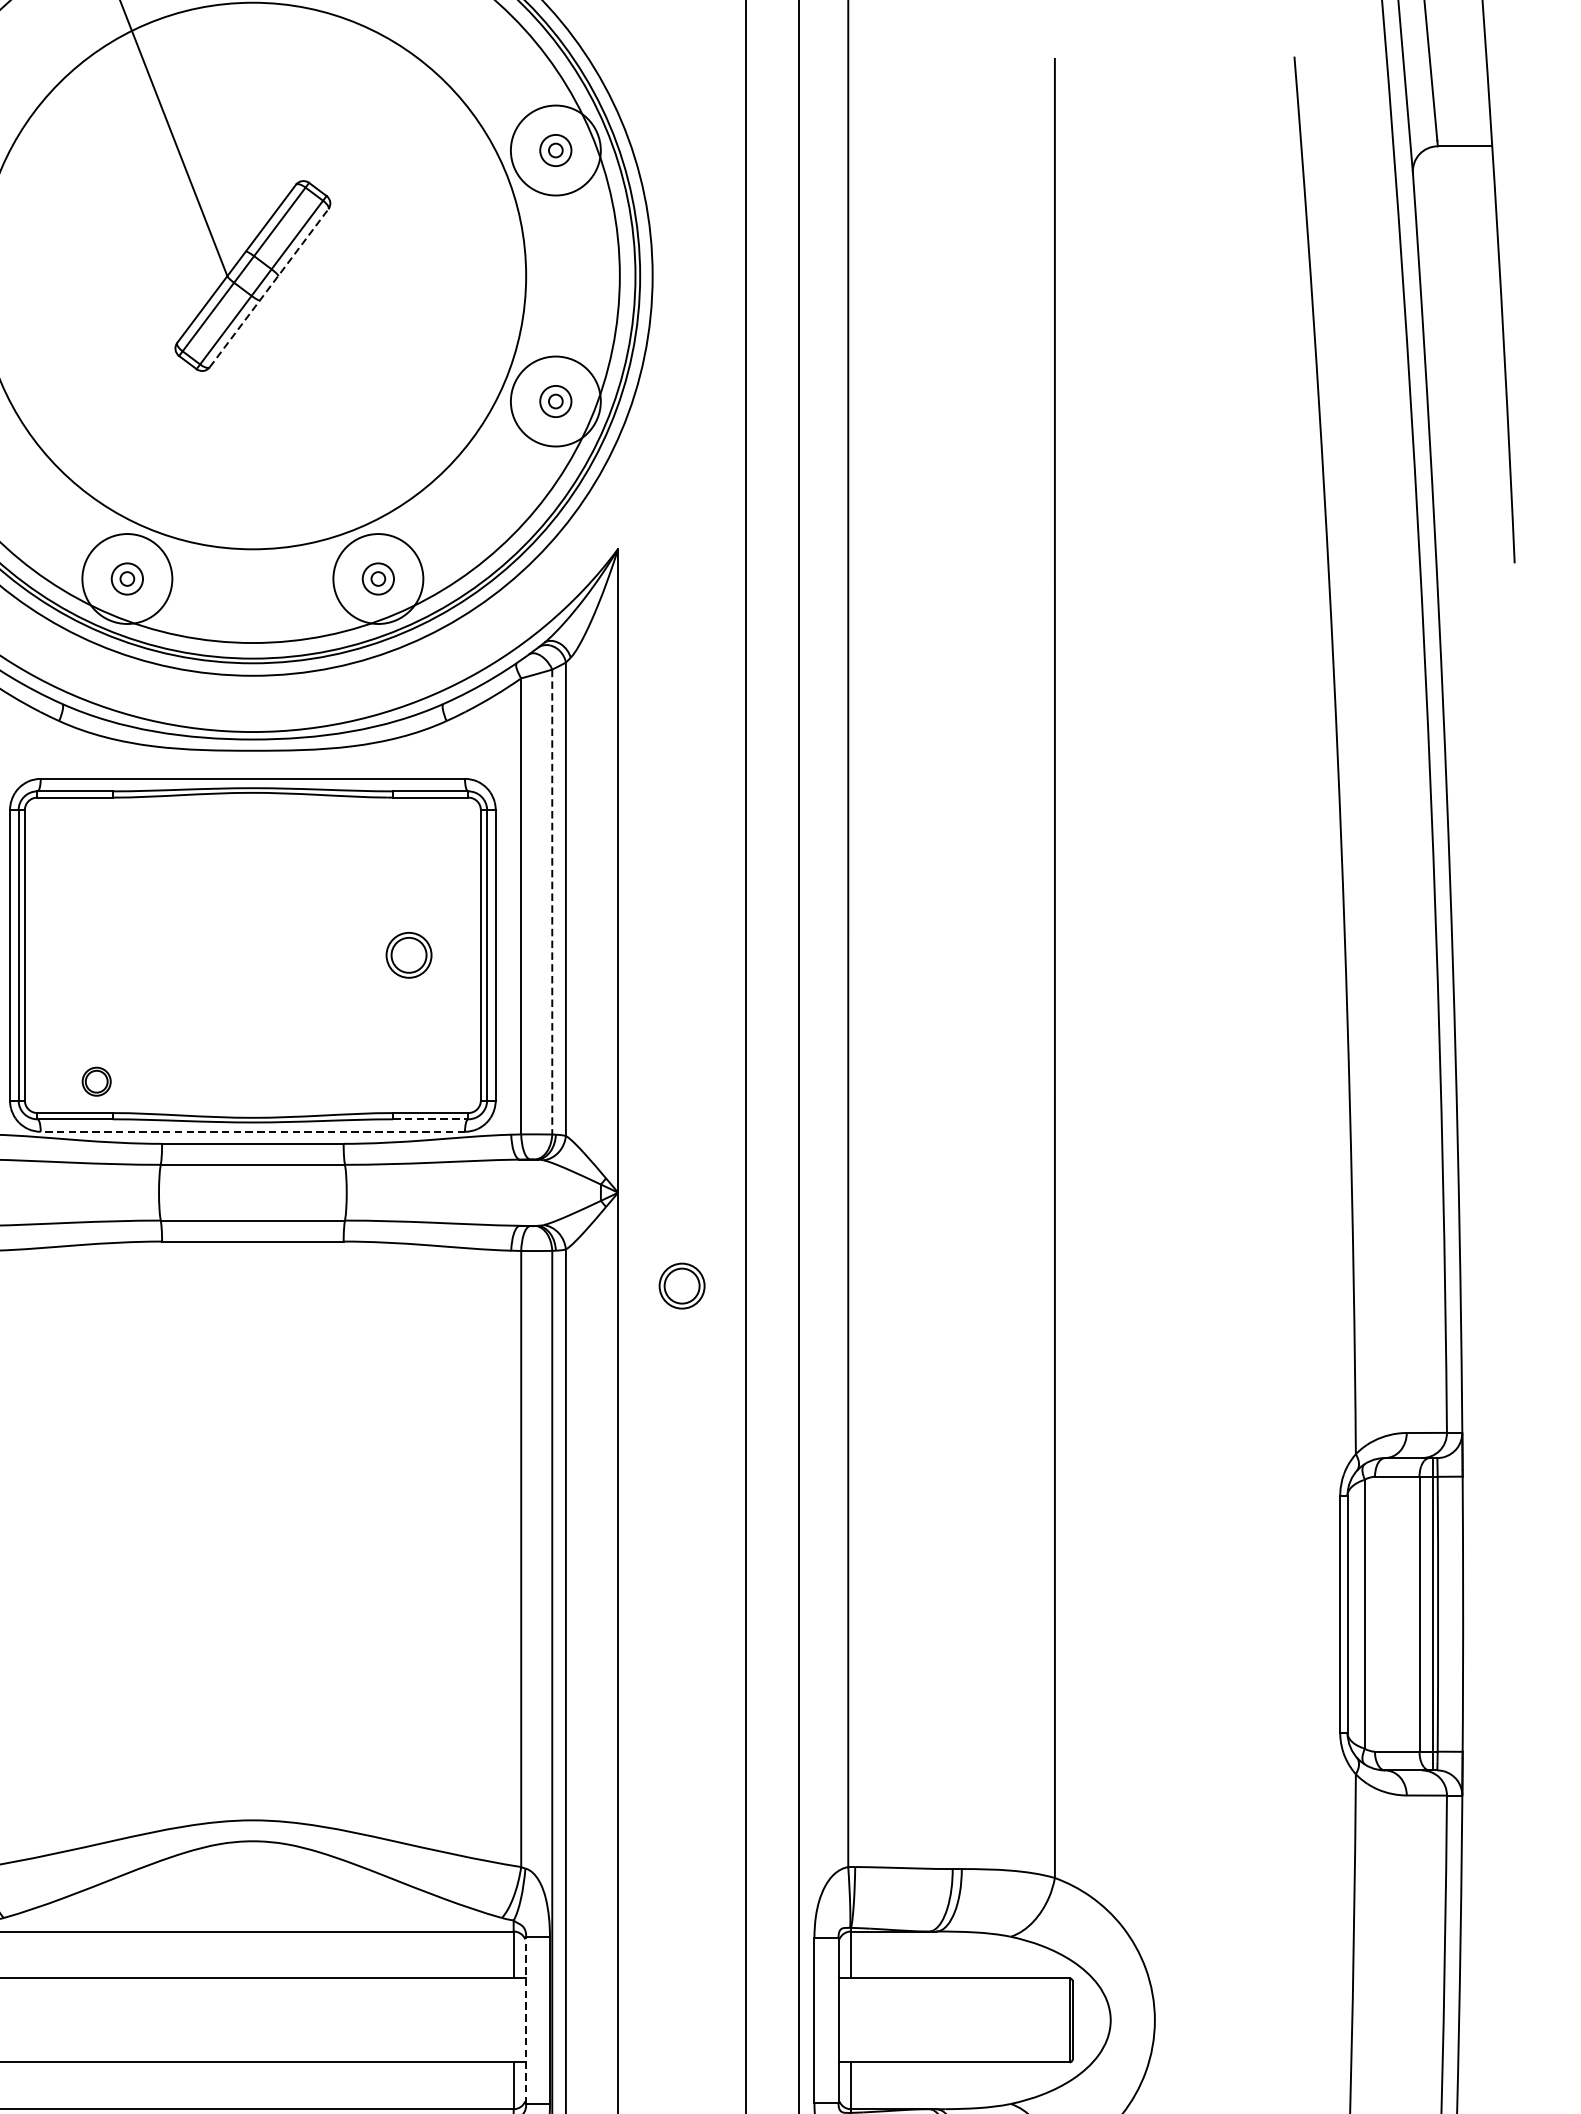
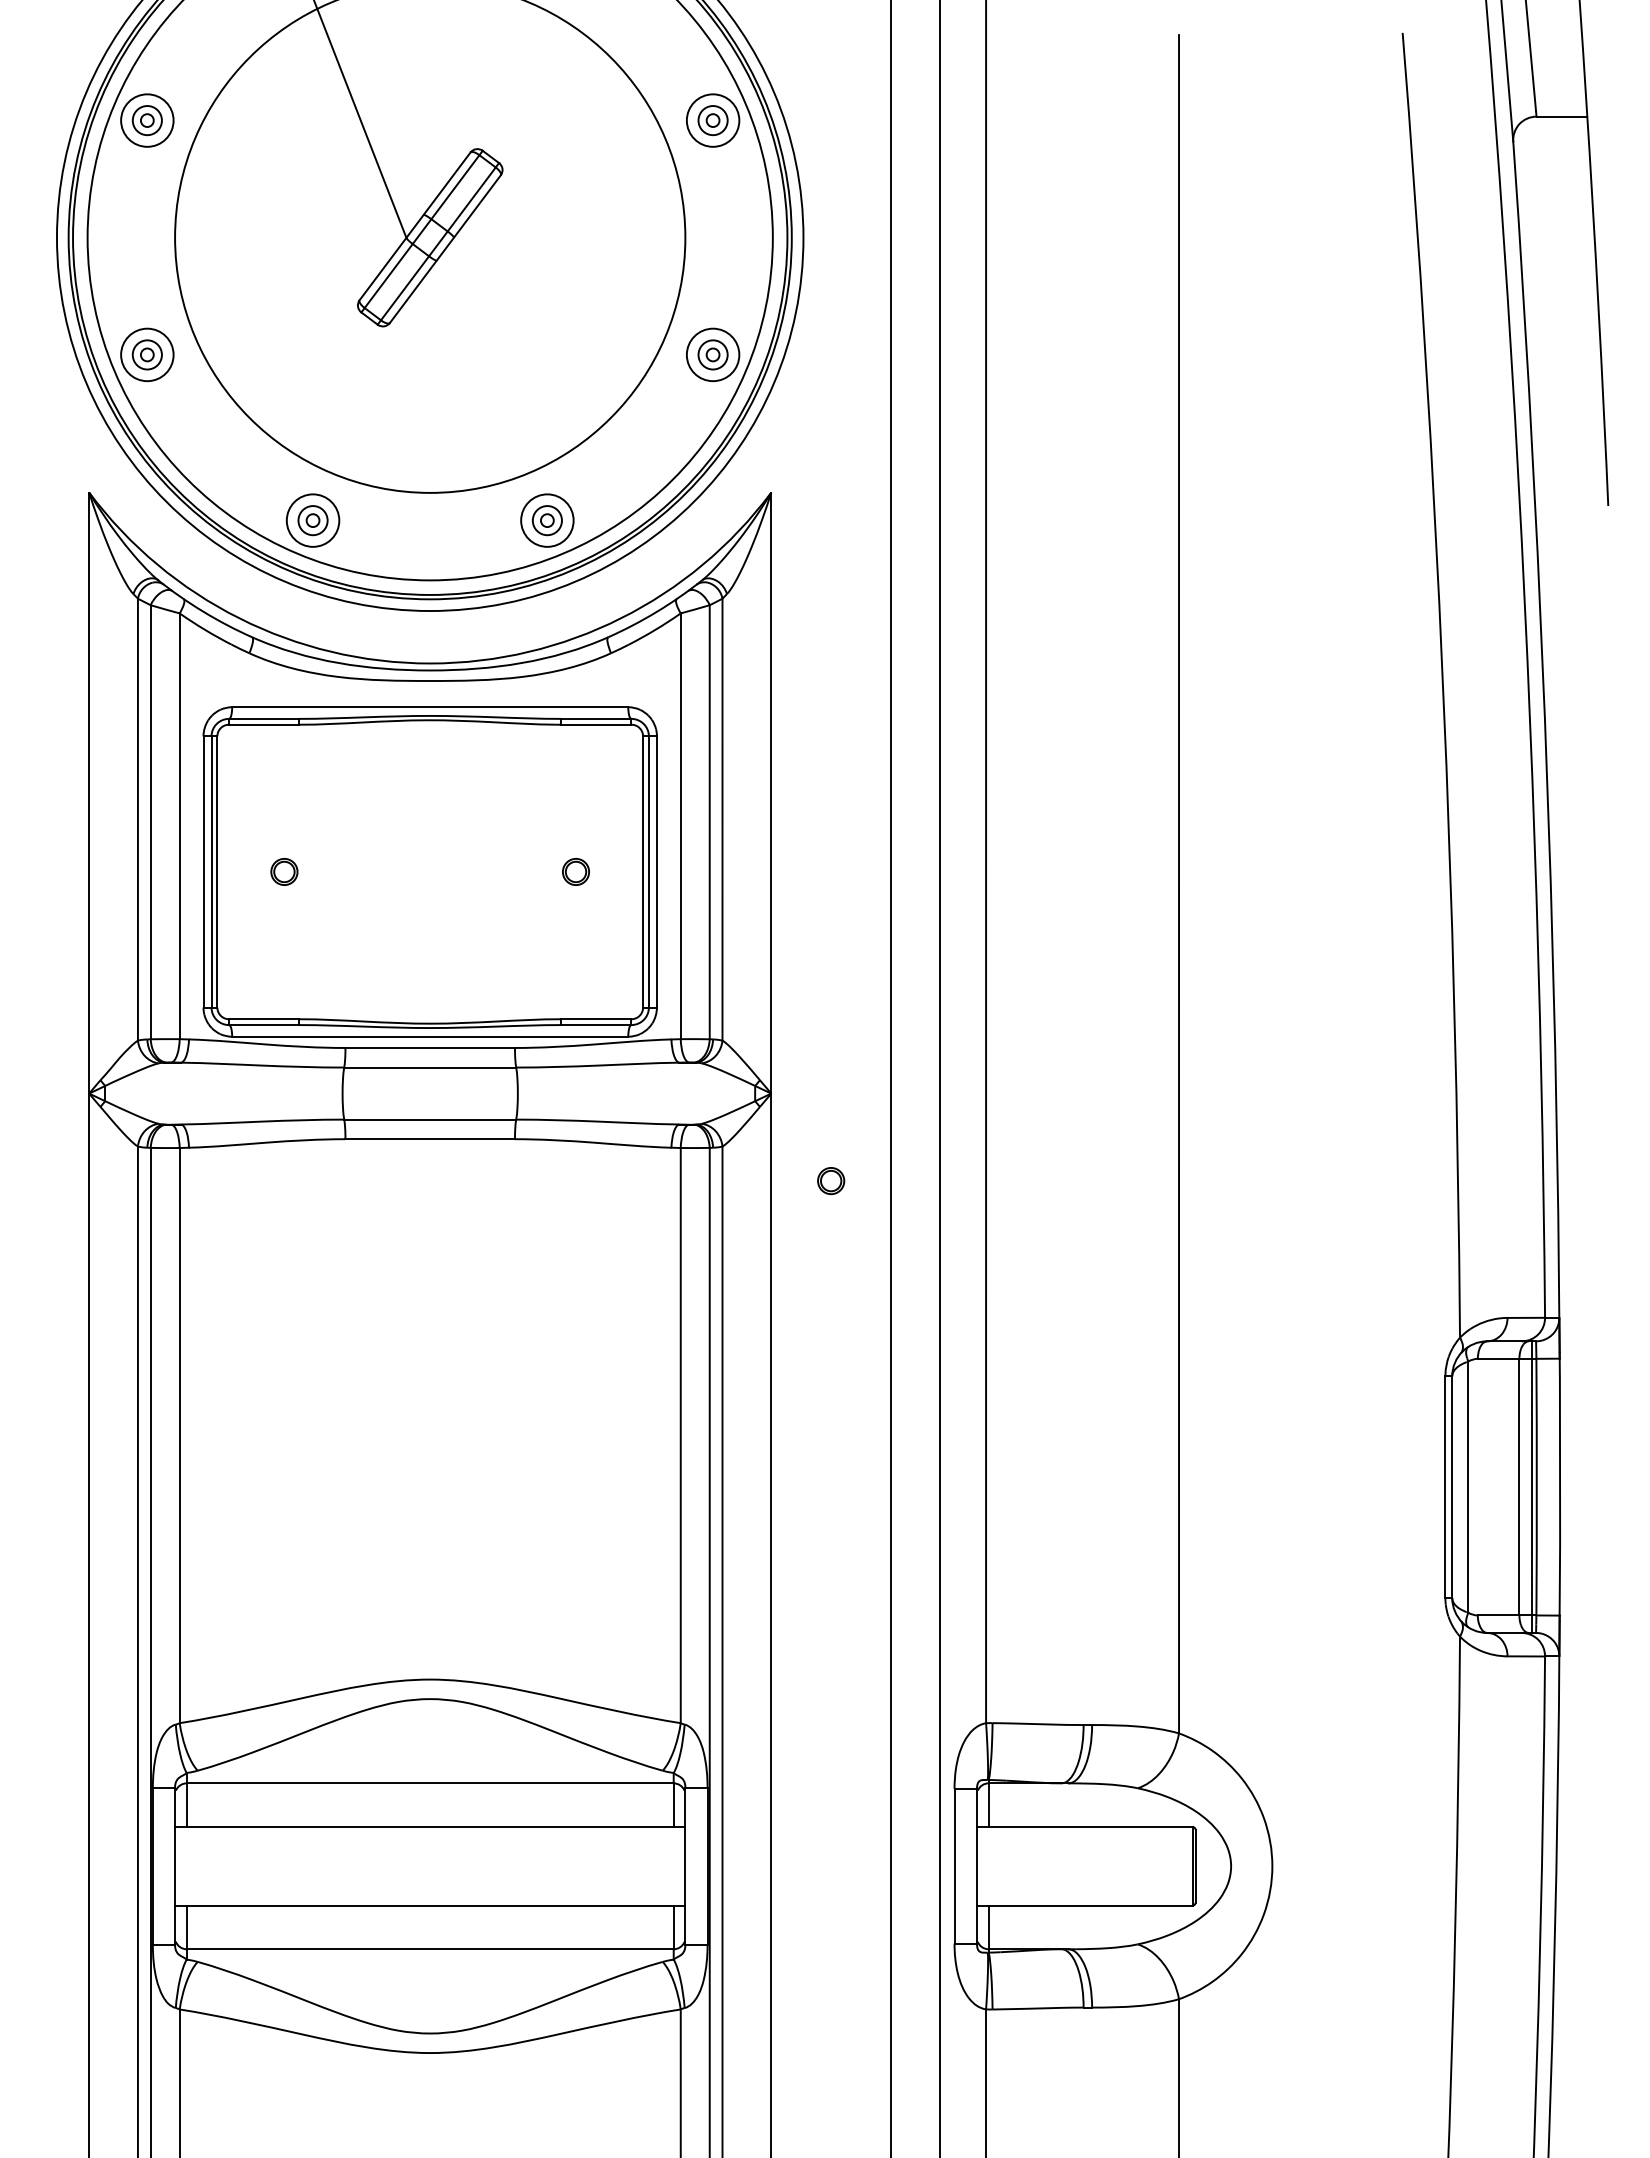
circle: (555, 150) -> (712, 120), size x0.62
line: (269, 287) -> (445, 248), dashed -> solid
circle: (555, 401) -> (712, 354), size x0.62
circle: (126, 578) -> (312, 520), size x0.62
circle: (378, 578) -> (547, 520), size x0.62
line: (552, 902) -> (709, 822), dashed -> solid
part: (408, 954) -> (575, 871), size x0.62
part: (96, 1081) -> (284, 871), moved
line: (430, 1119) -> (596, 1025), dashed -> solid
line: (252, 1131) -> (429, 1036), dashed -> solid
part: (682, 1286) -> (831, 1181), size x0.62
line: (526, 2019) -> (685, 1865), dashed -> solid

